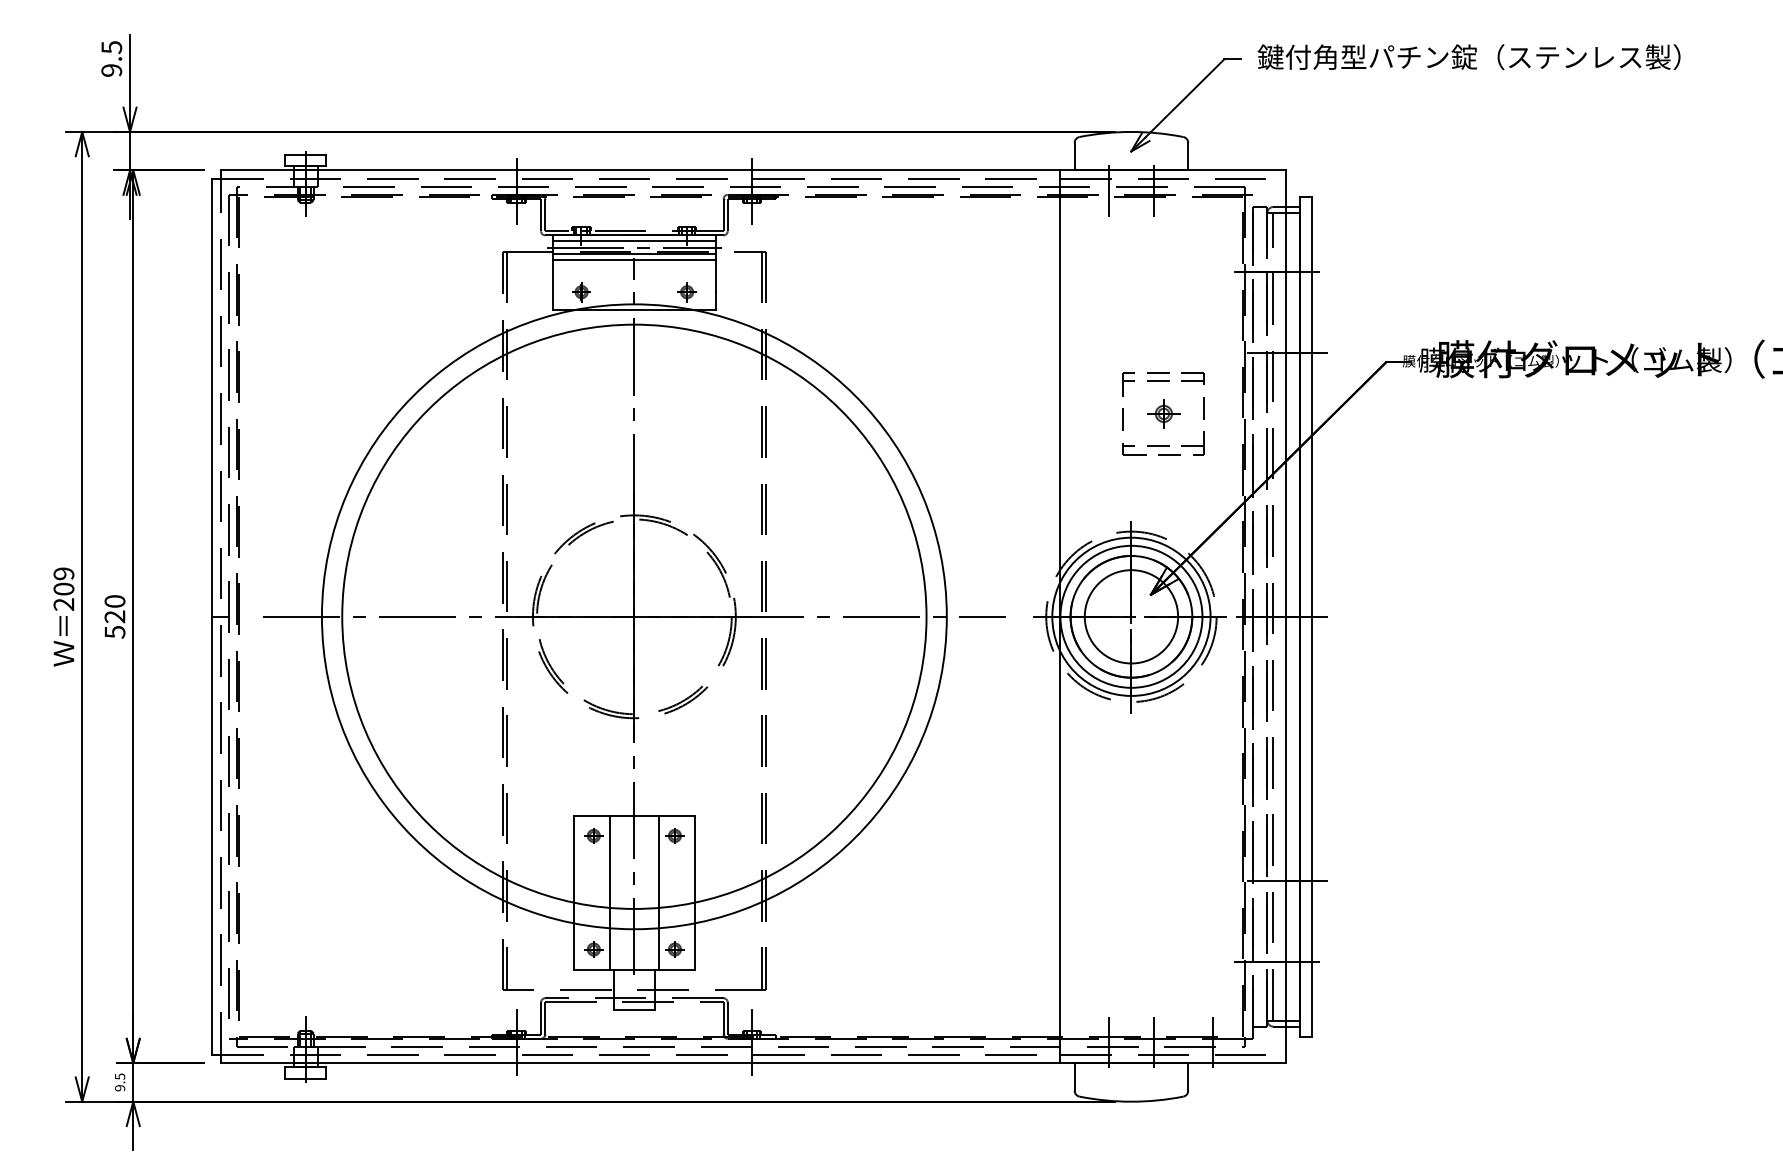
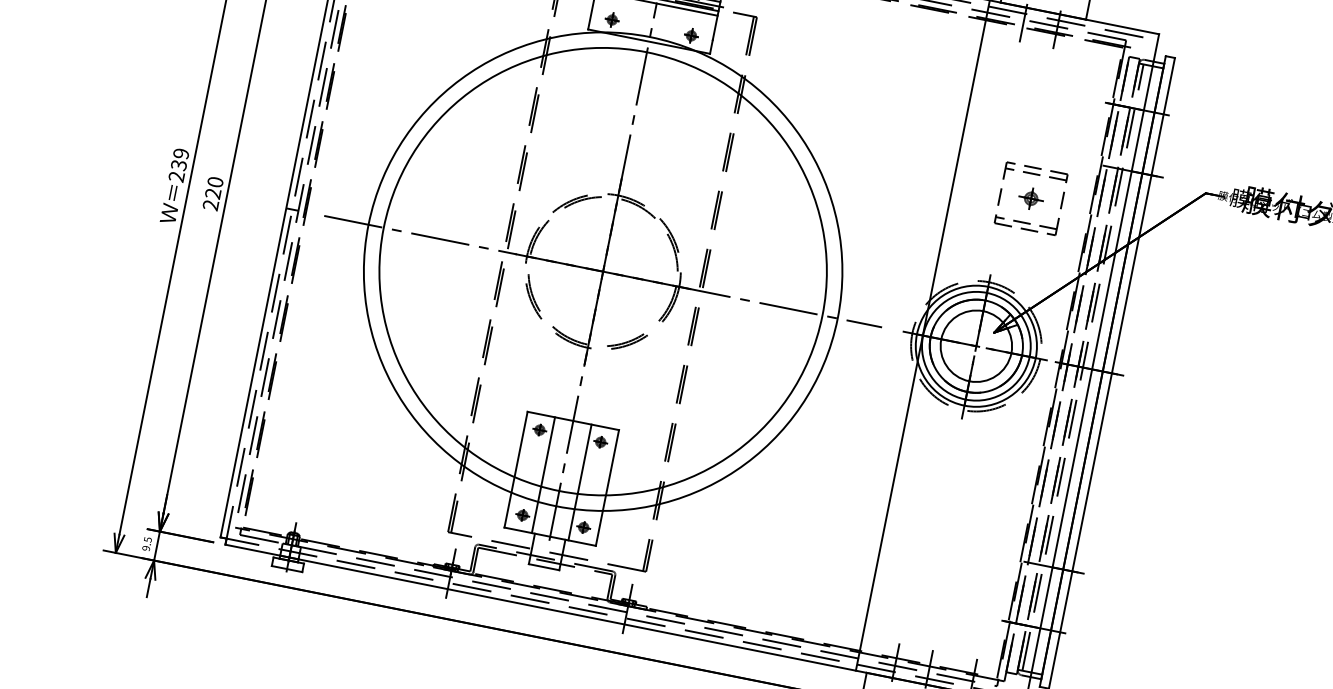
text: (63, 588) -> (178, 164), 209 -> 239
text: (114, 631) -> (210, 204), 520 -> 220

